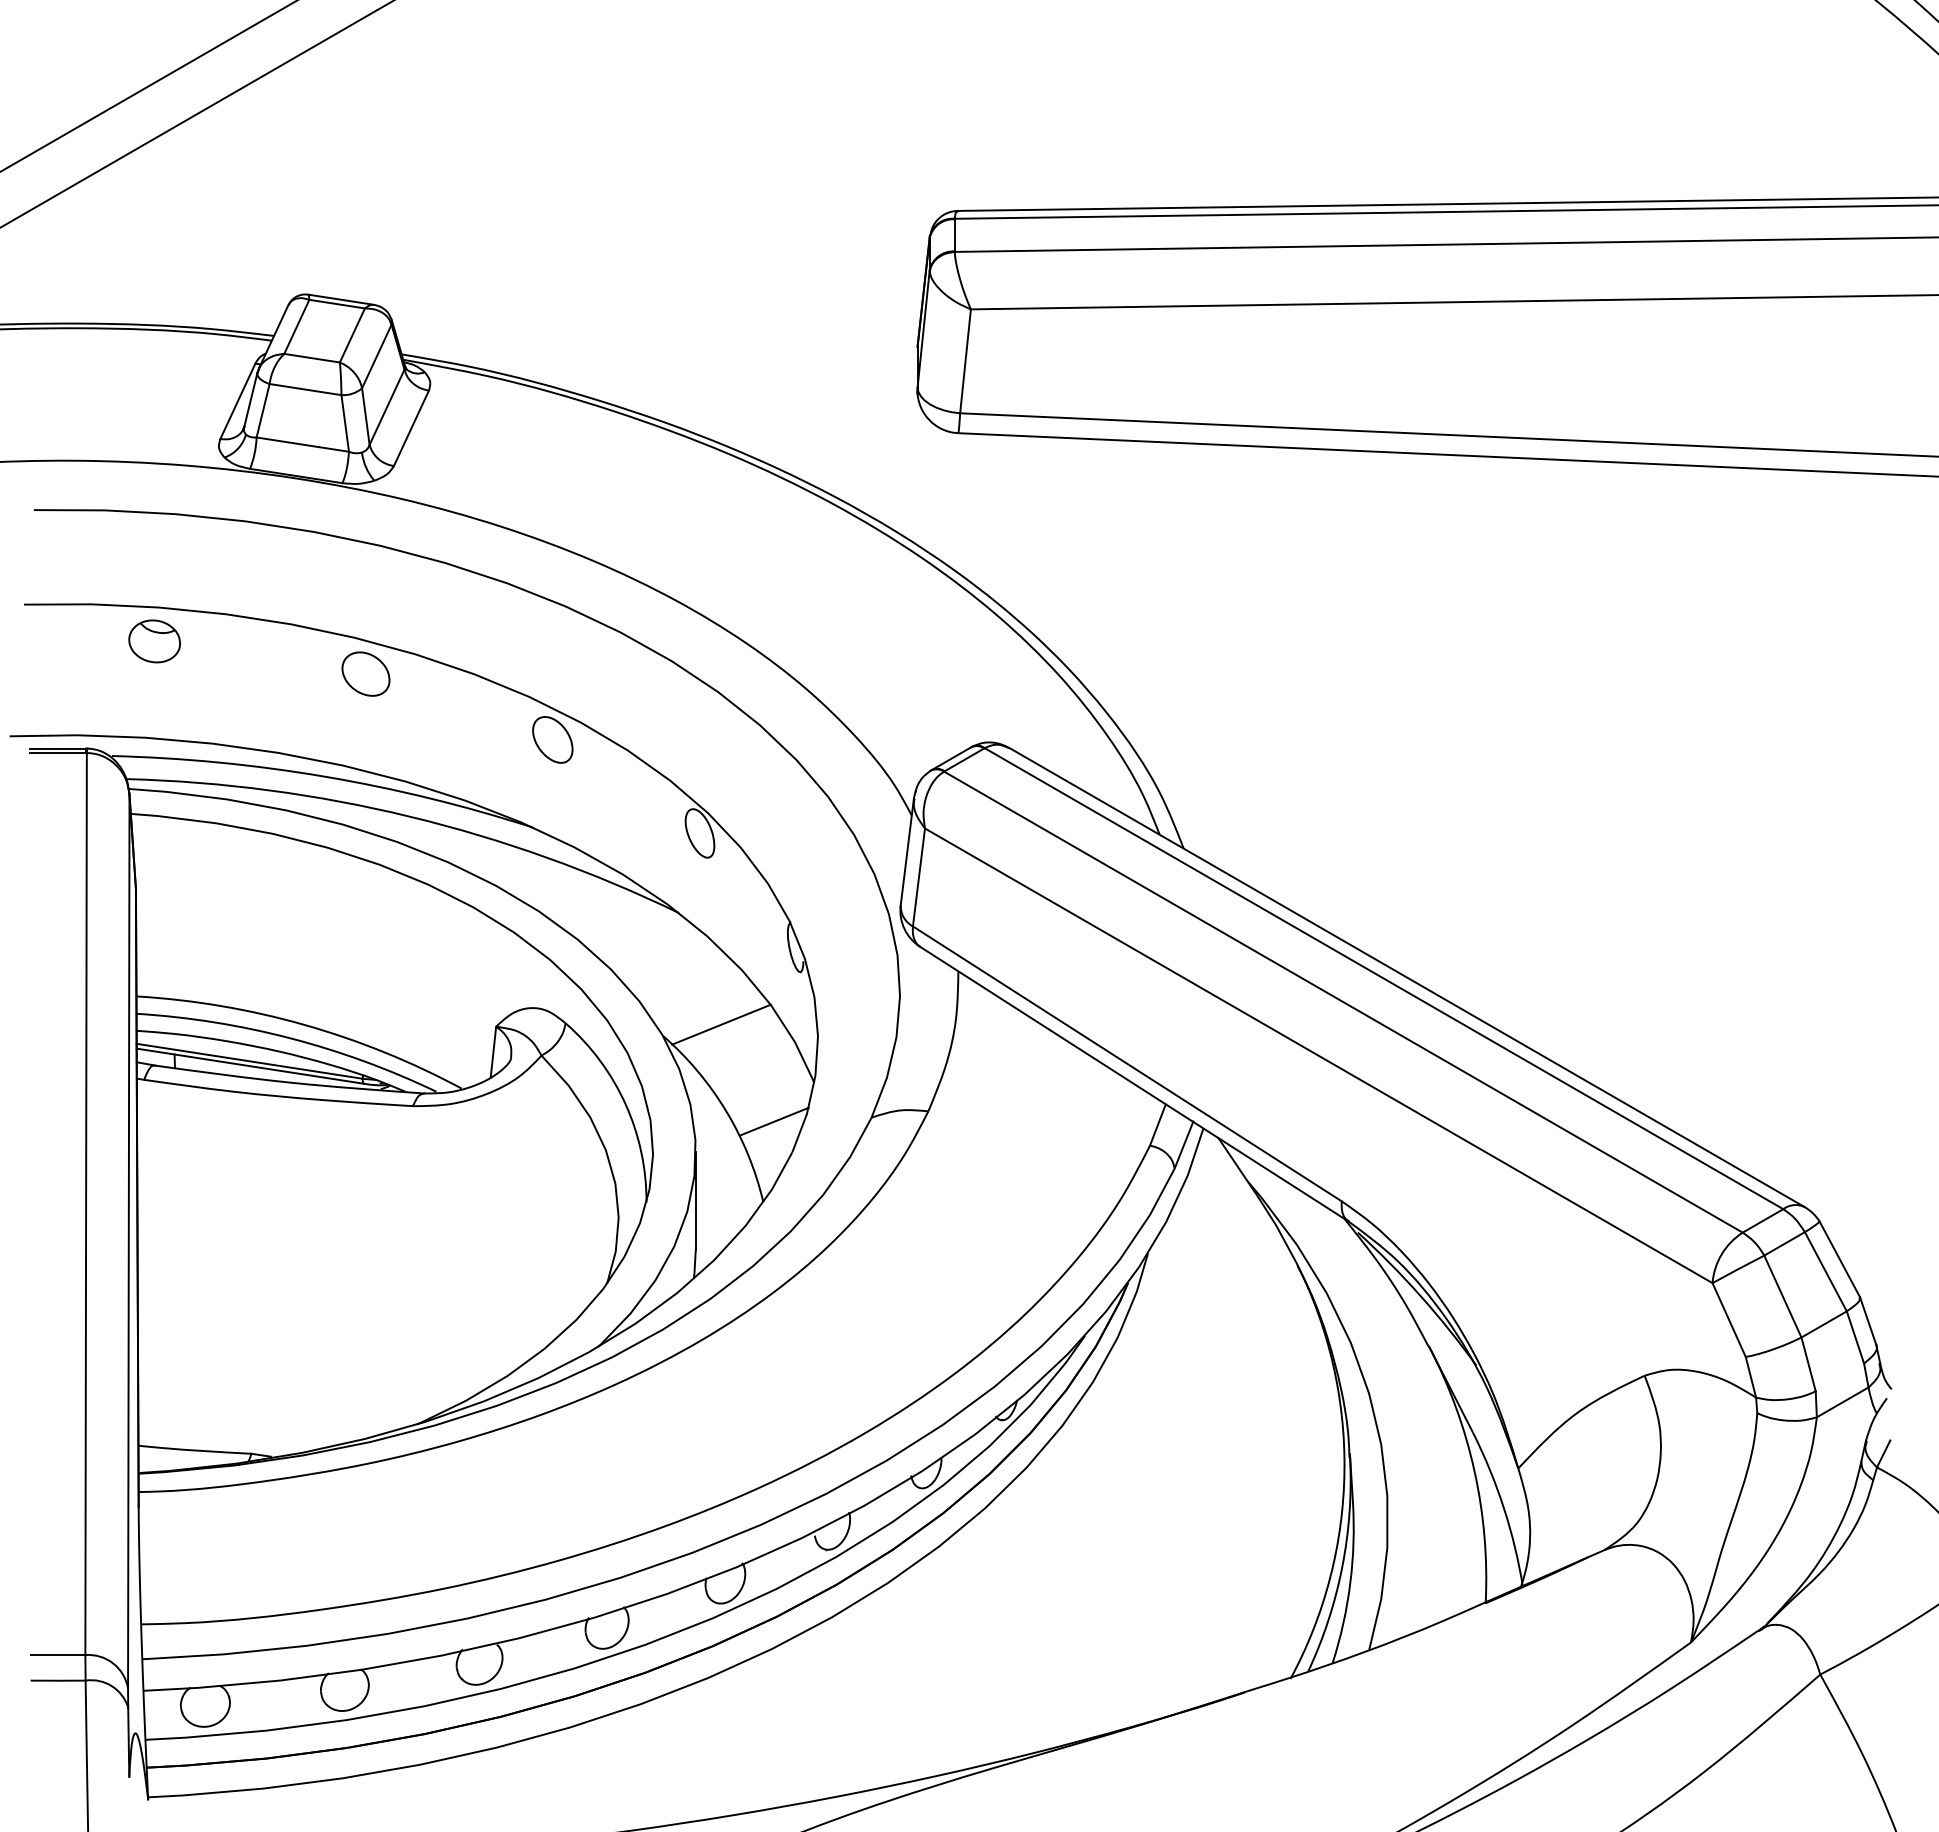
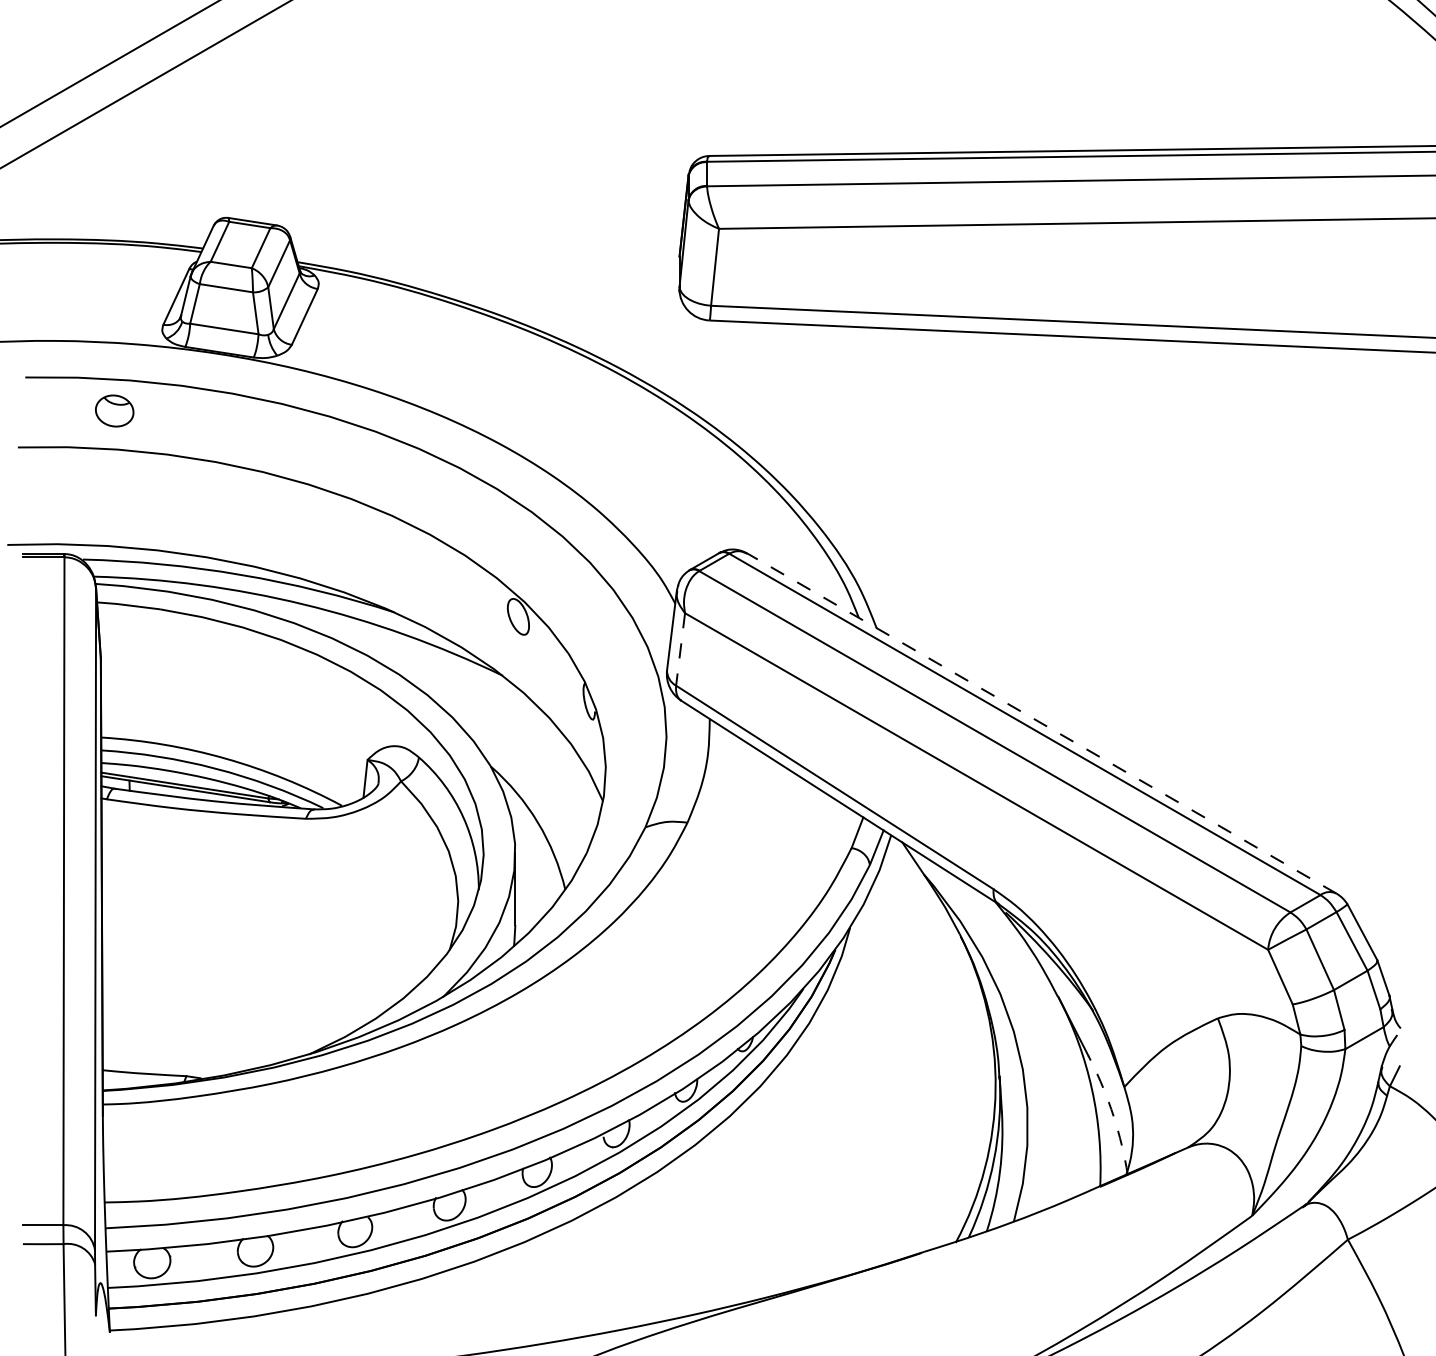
part: (154, 641) -> (114, 411), moved
part: (365, 673) -> (270, 498), removed
part: (552, 739) -> (409, 547), removed
line: (918, 877) -> (680, 649), solid -> dashed
line: (1407, 977) -> (1042, 723), solid -> dashed
line: (721, 1024) -> (534, 758), removed
line: (773, 1121) -> (572, 830), removed
arc: (1503, 1508) -> (1113, 1116), solid -> dashed

